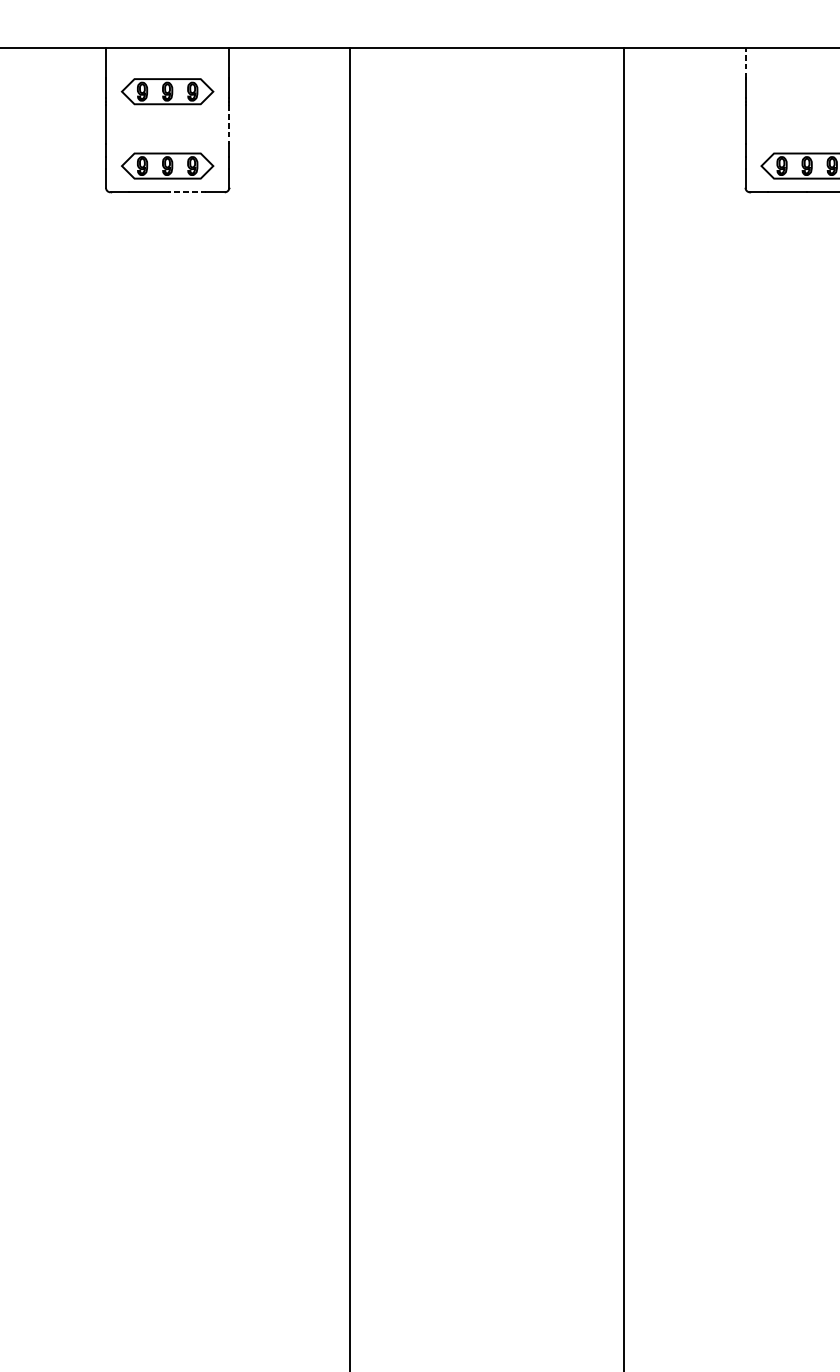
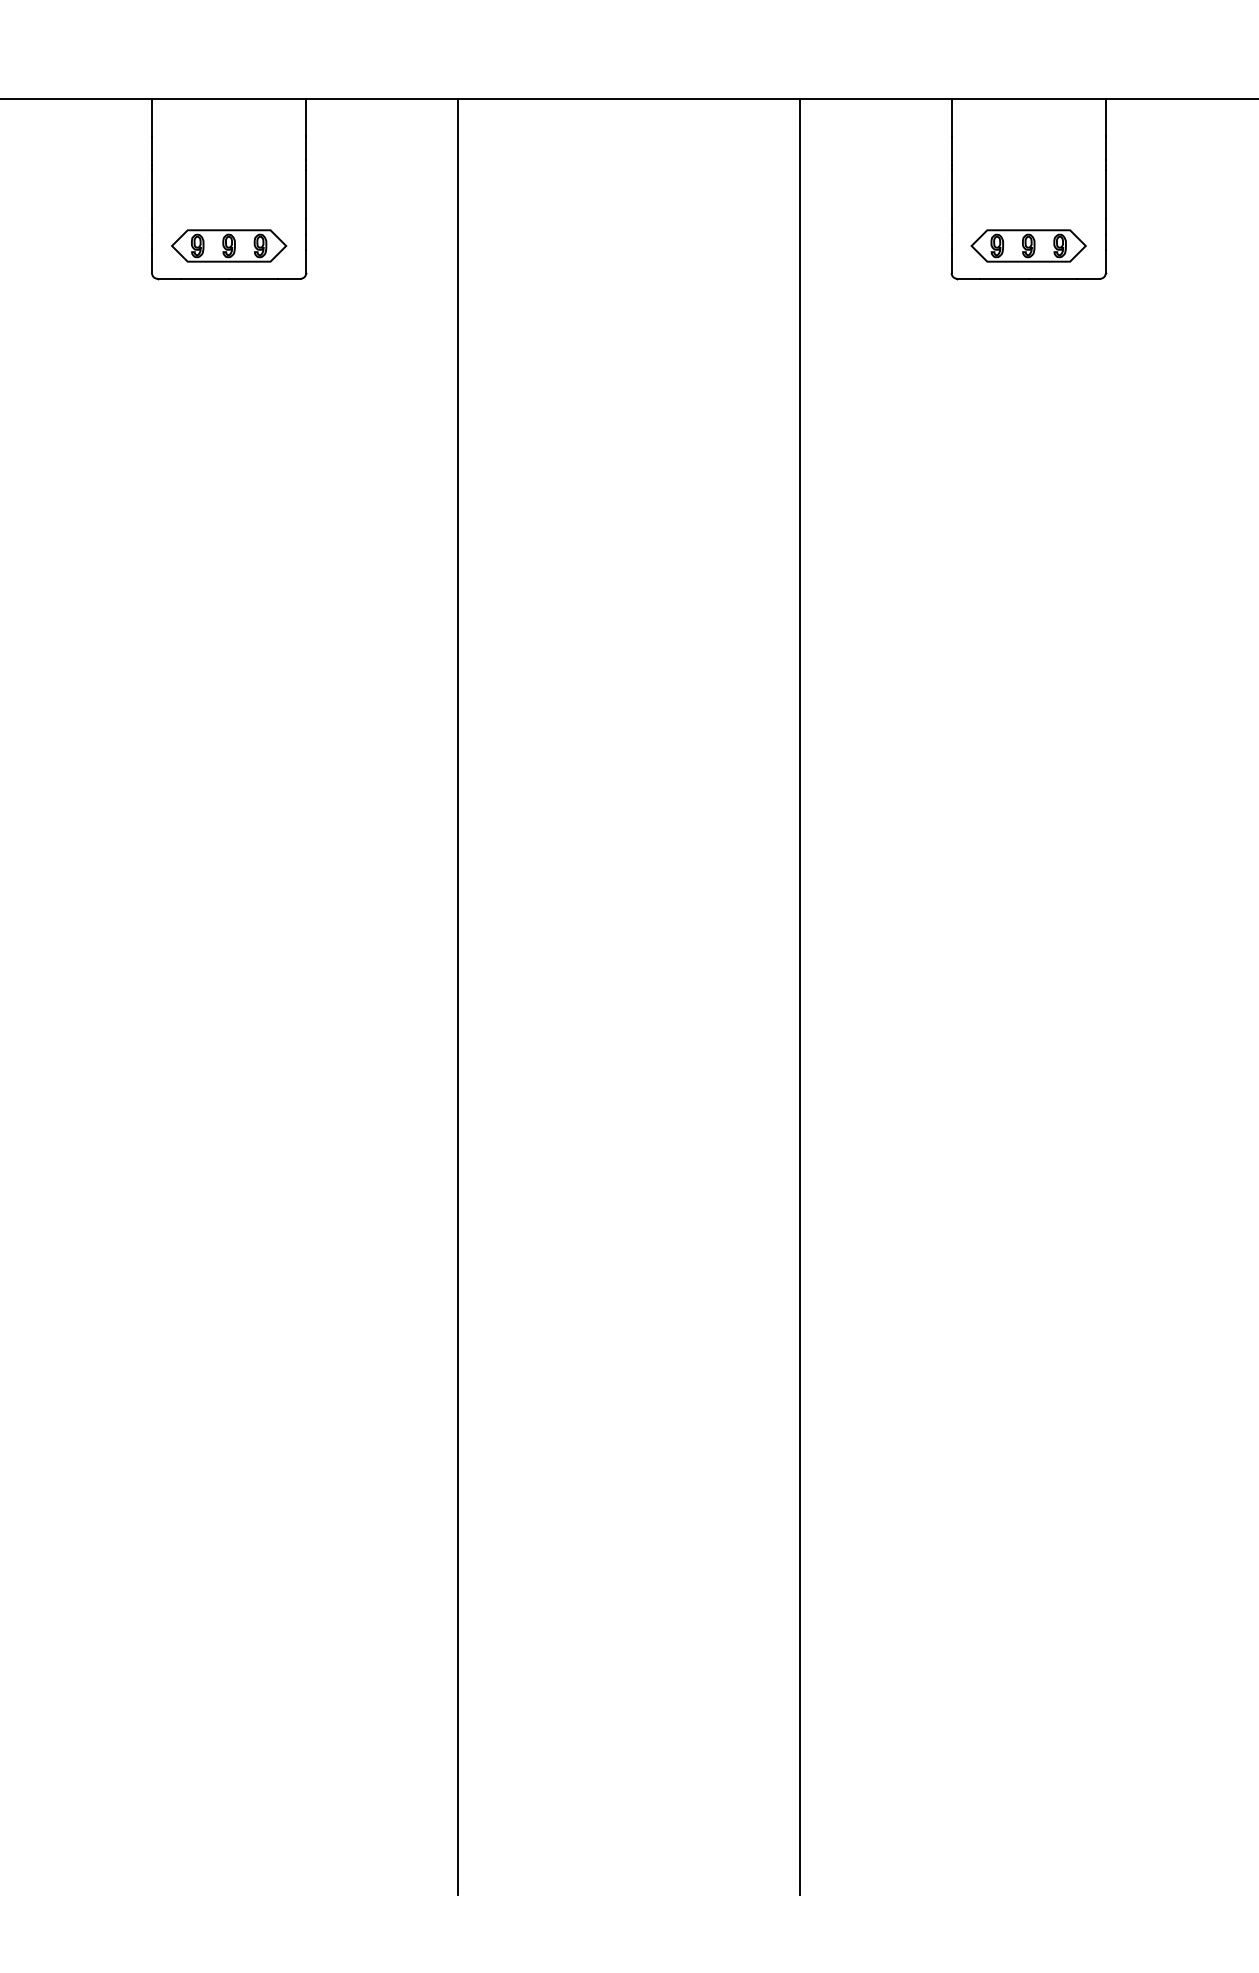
line: (745, 63) -> (951, 117), dashed -> solid
part: (167, 91) -> (229, 152), removed
line: (229, 124) -> (306, 194), dashed -> solid
line: (186, 192) -> (252, 278), dashed -> solid

